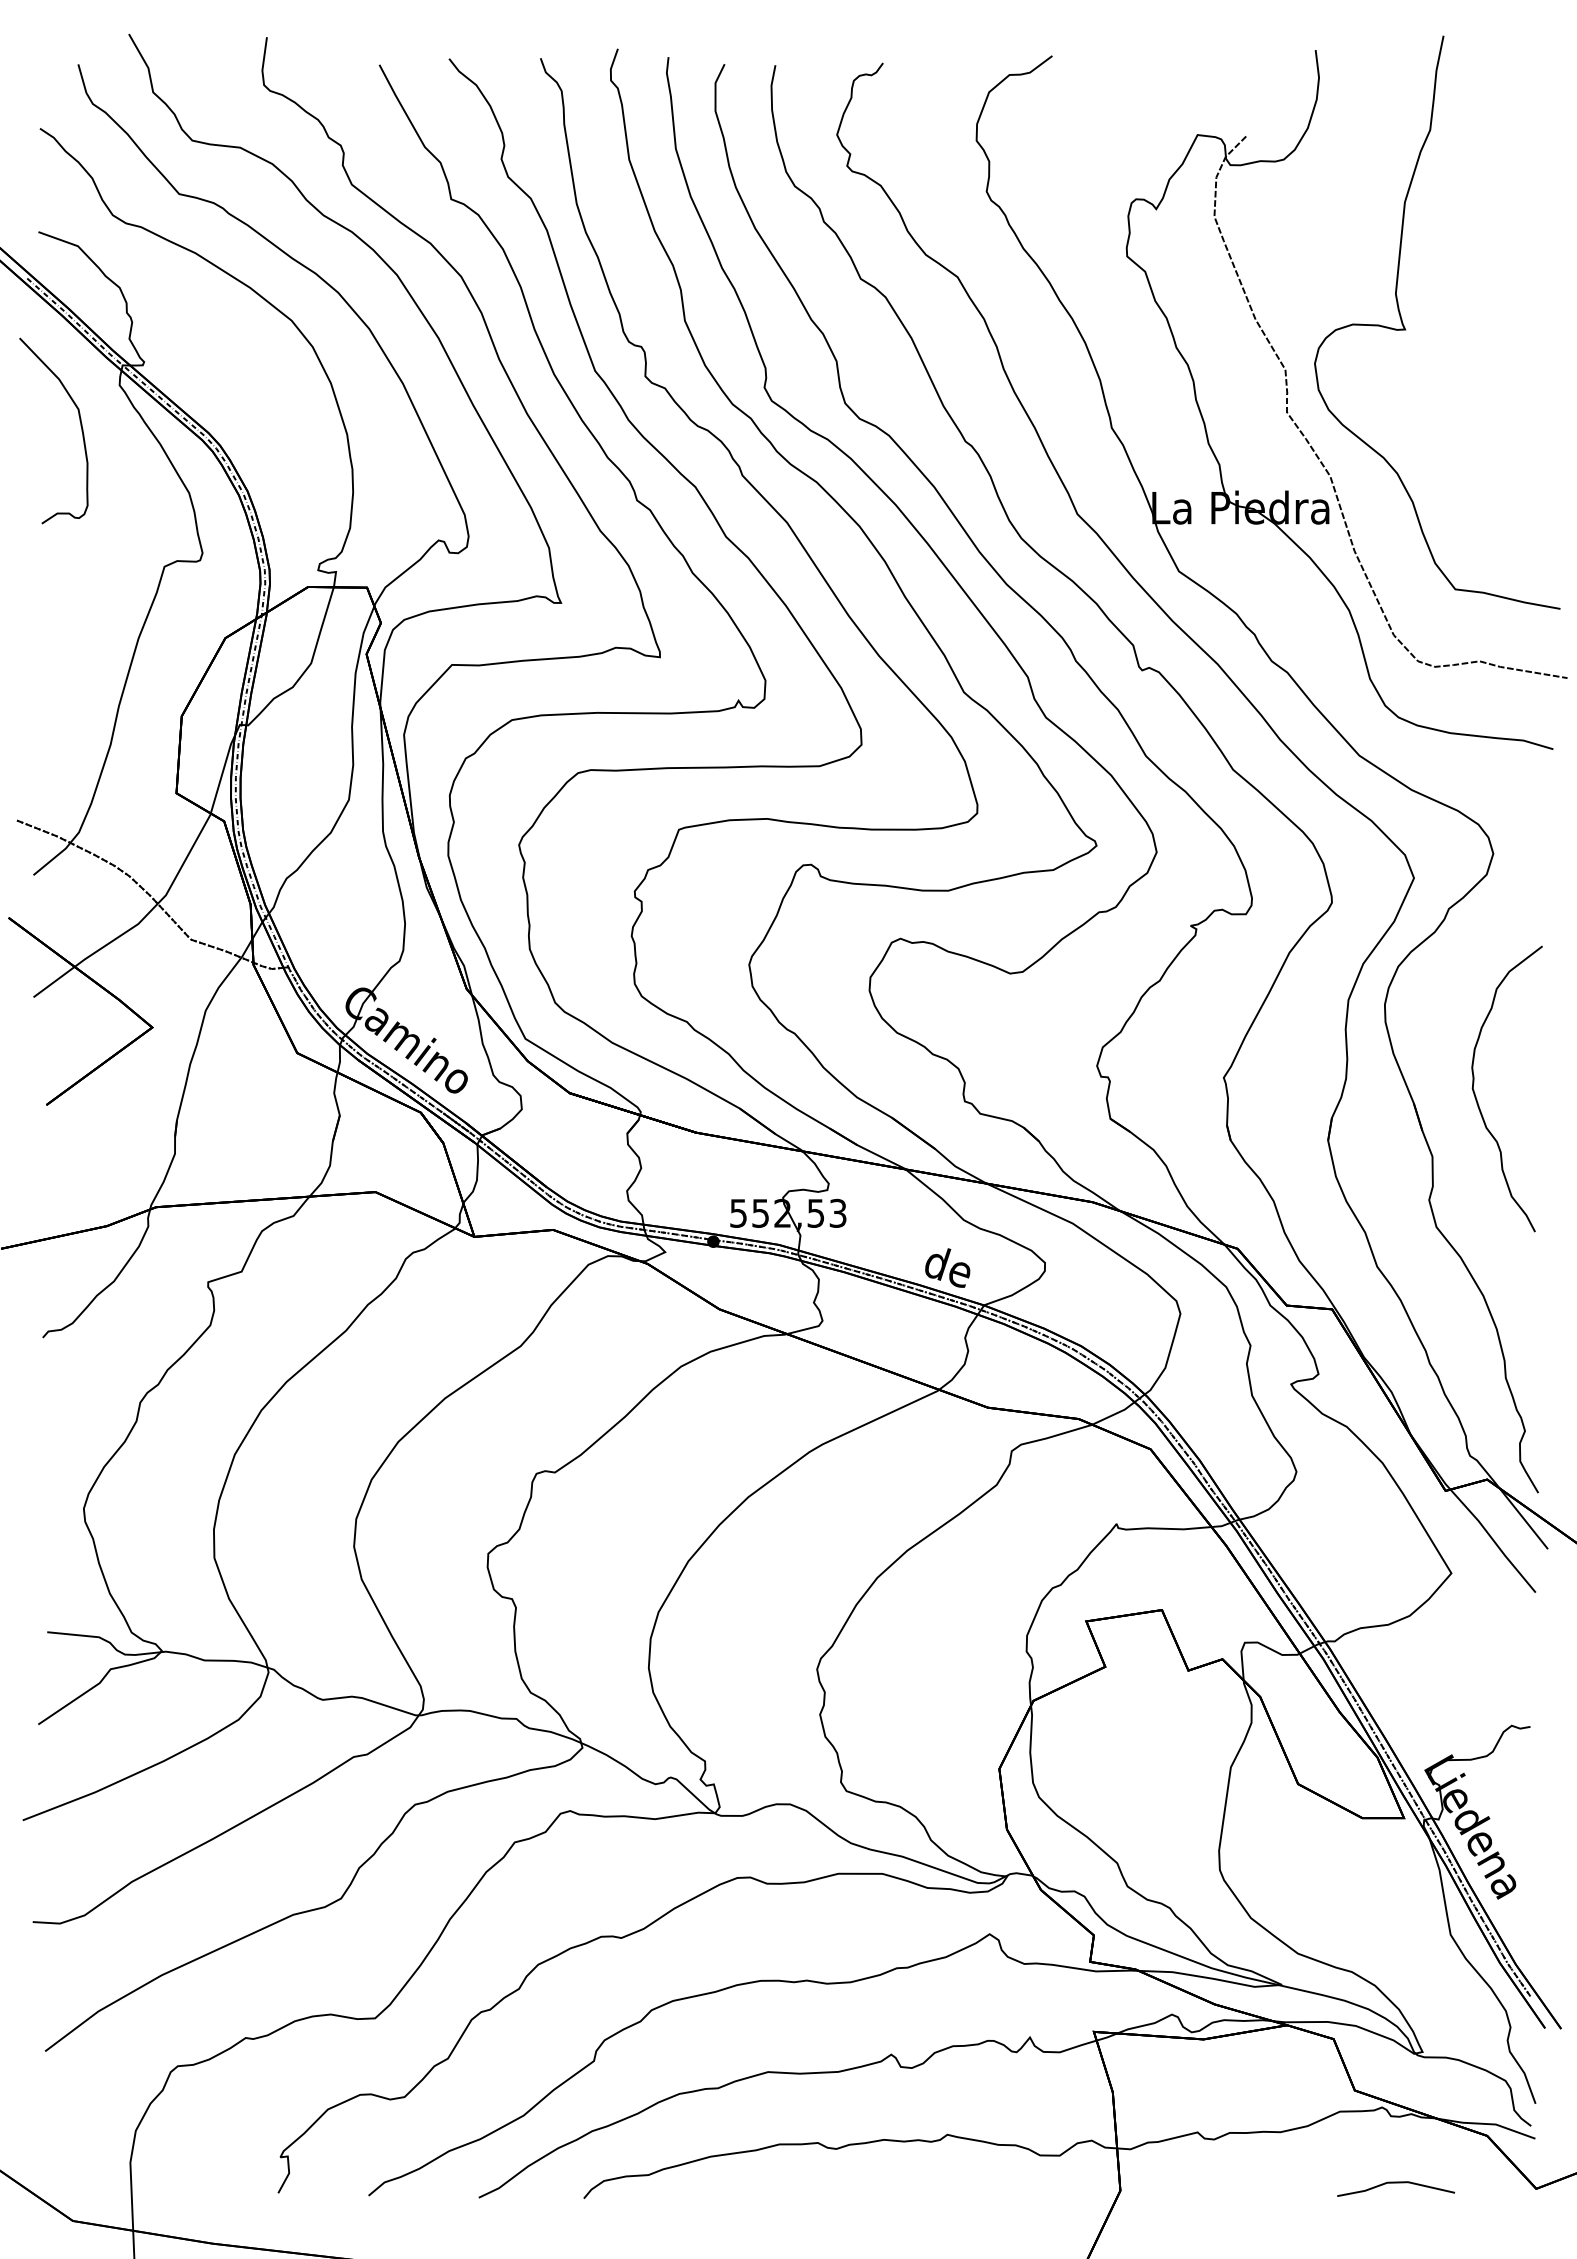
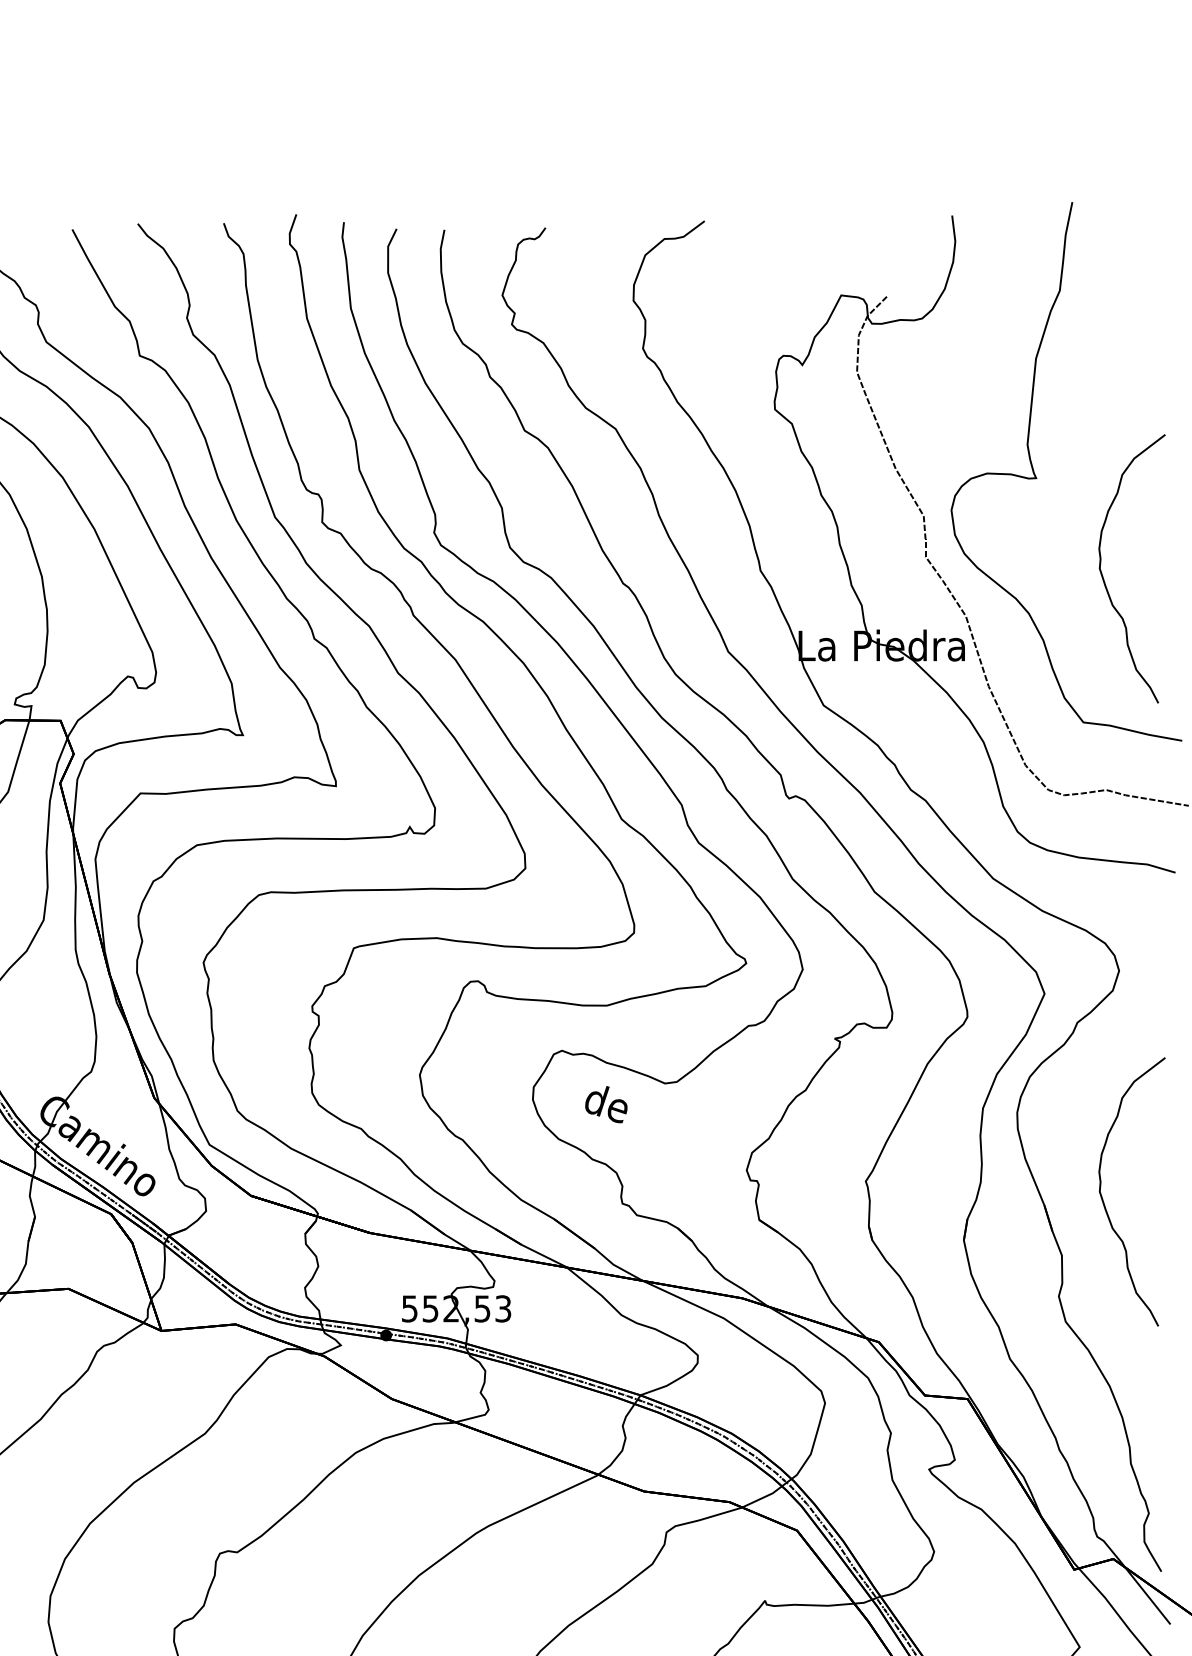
curve: (1477, 436) -> (1104, 578), added
text: (947, 1267) -> (606, 1104), moved

